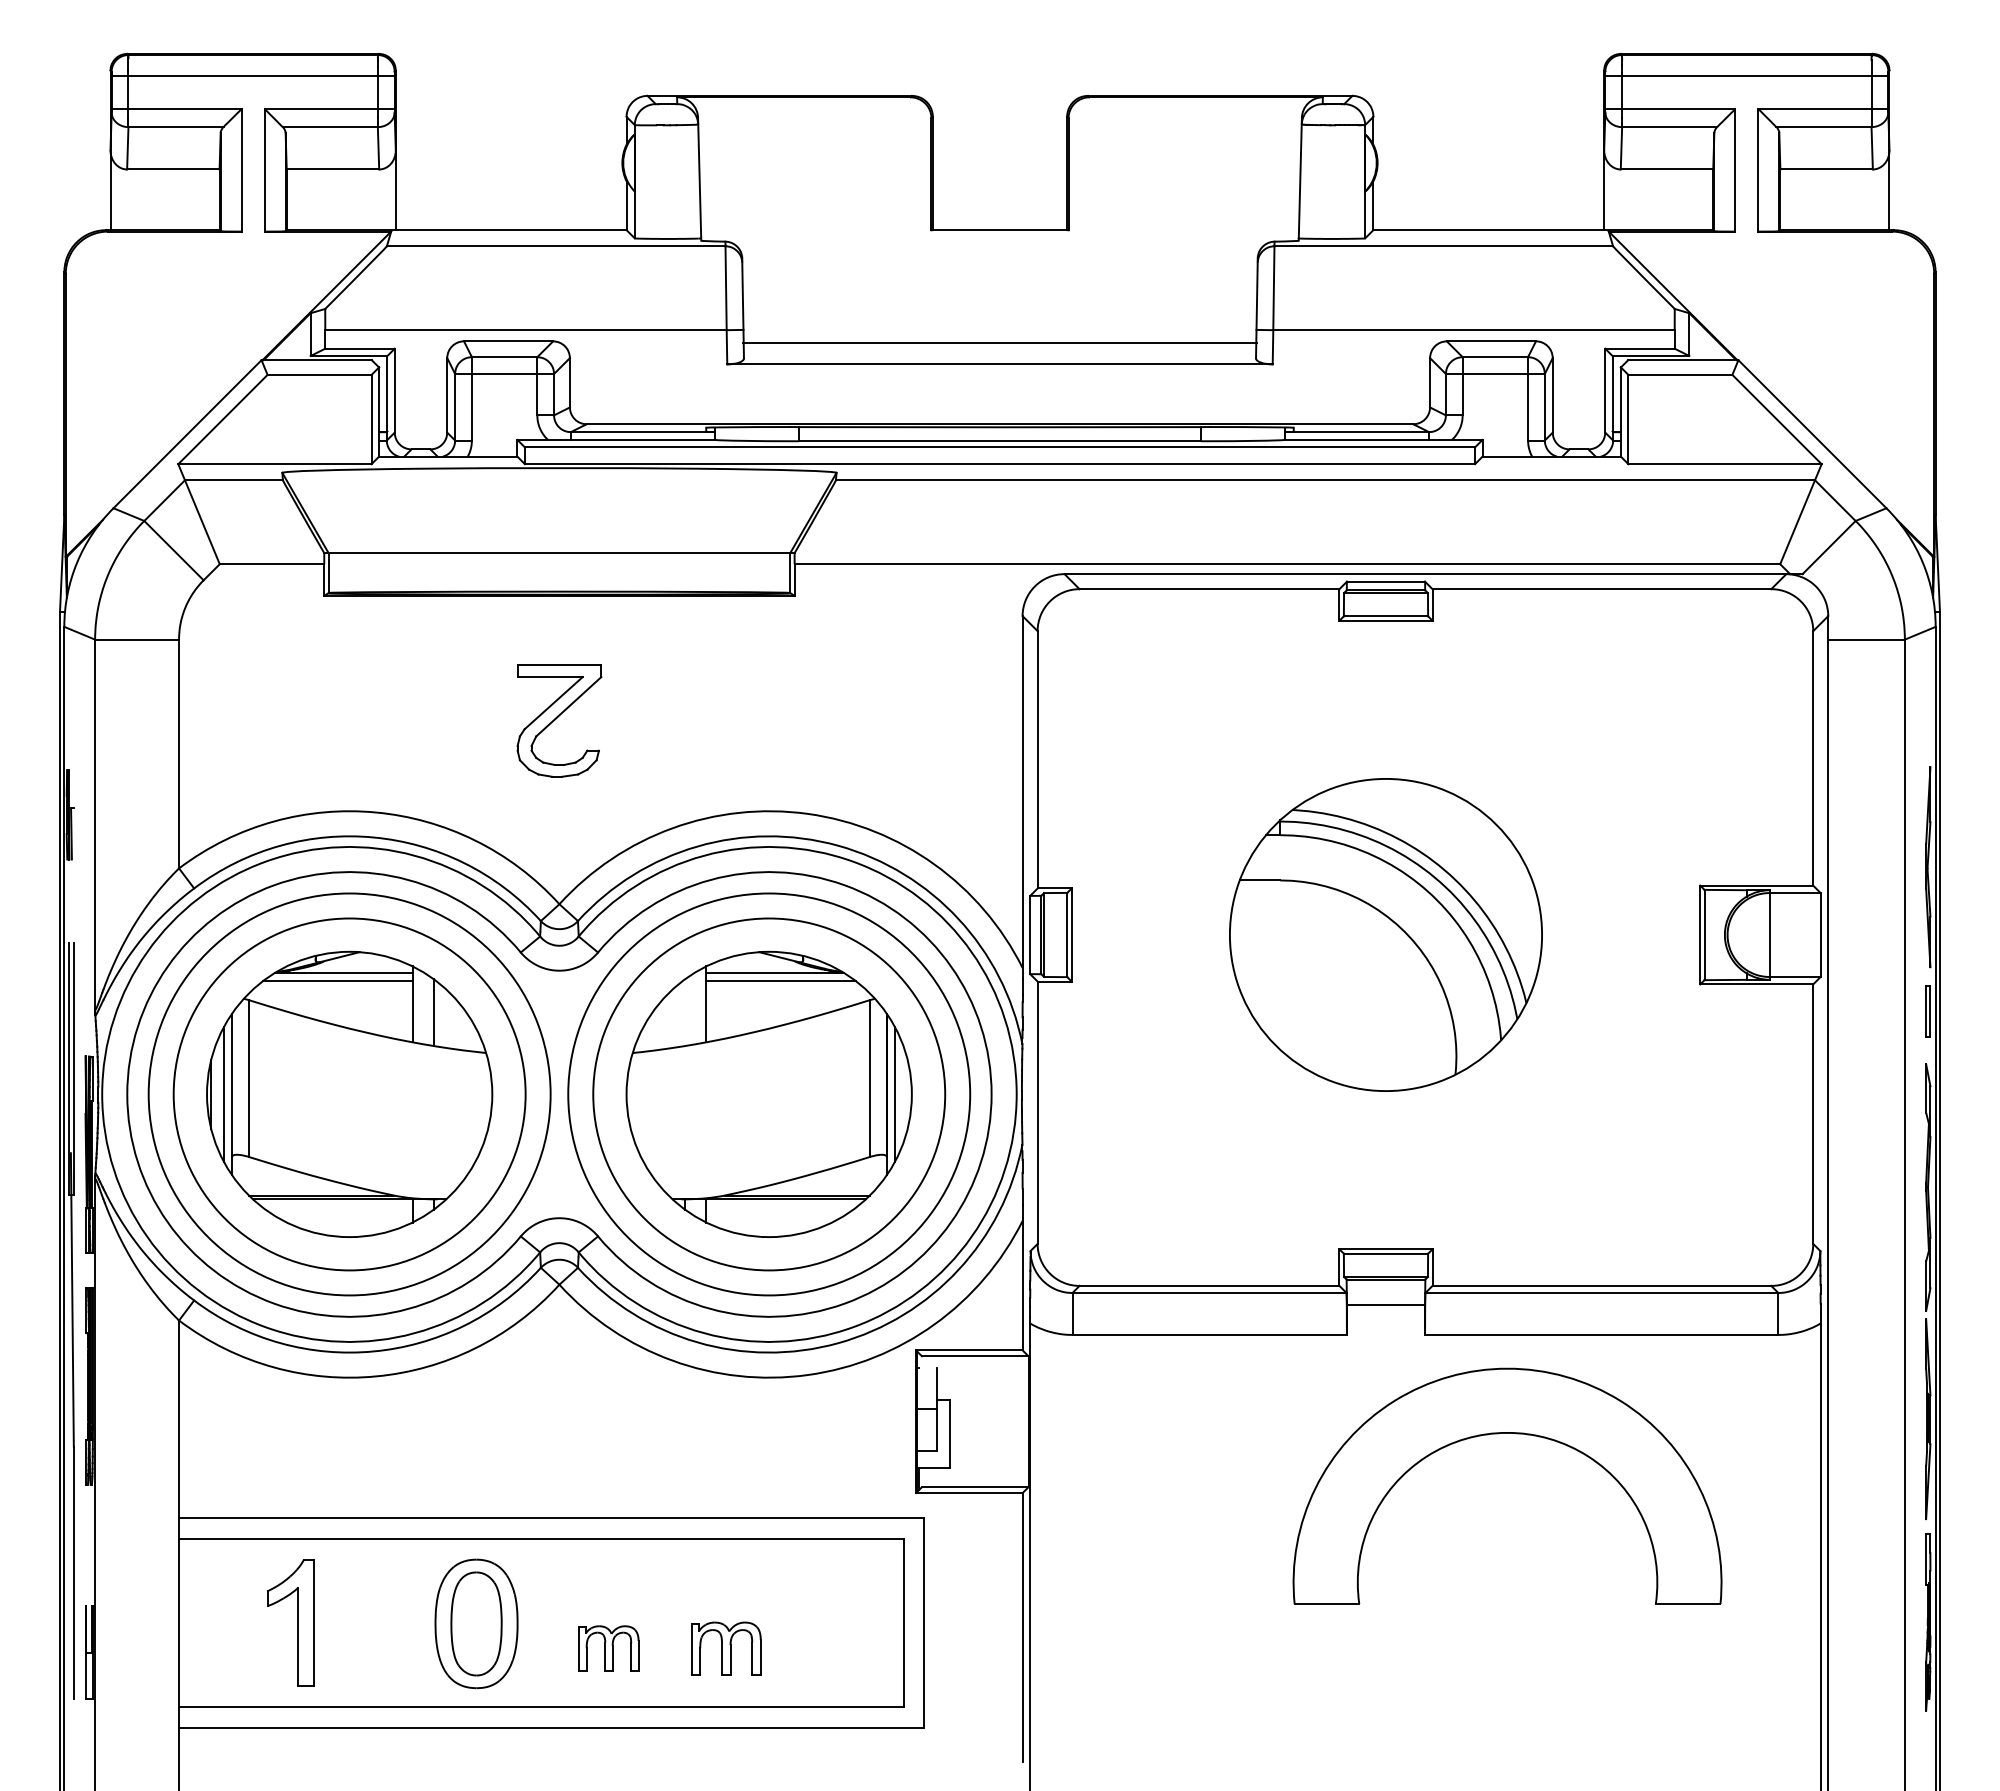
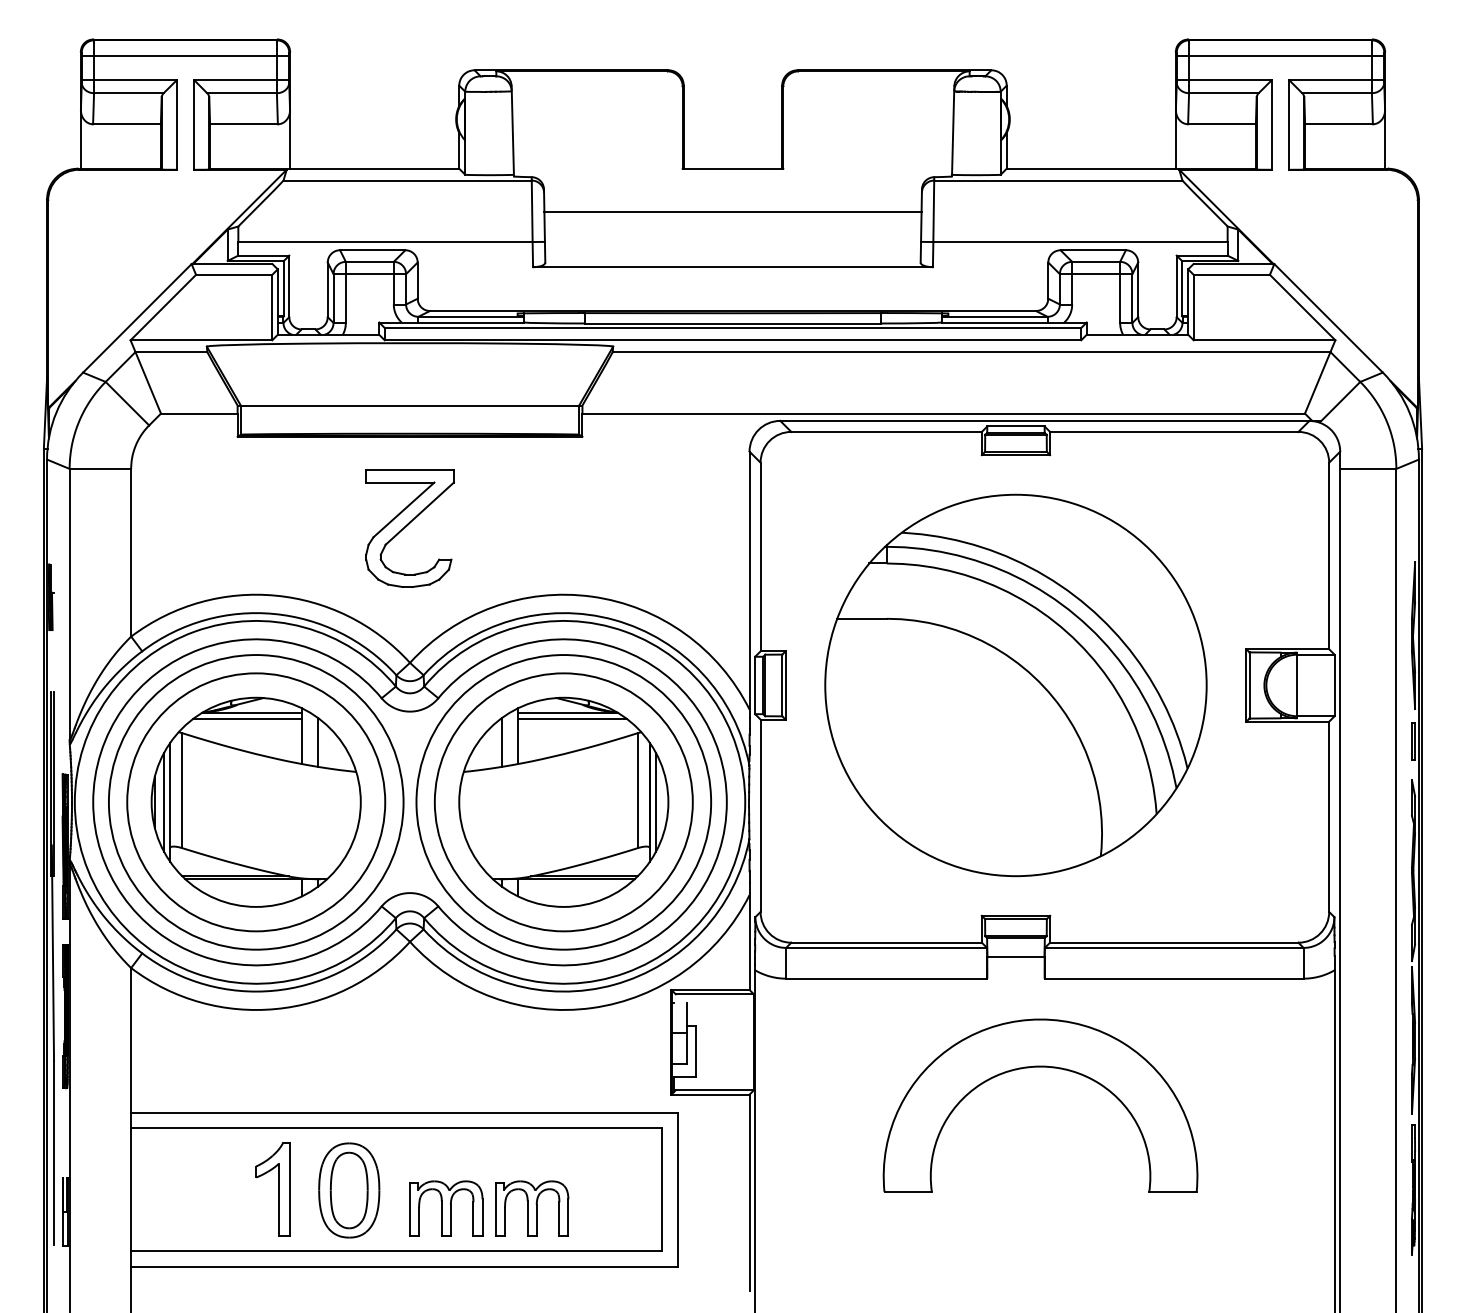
line: (999, 342) -> (732, 211), moved
part: (559, 720) -> (410, 528), size x1.43
part: (1385, 934) -> (1015, 685), size x1.67
line: (685, 1012) -> (502, 742), added
part: (1498, 1434) -> (1033, 1067), moved
part: (297, 1622) -> (278, 1189), moved
part: (608, 1648) -> (445, 1208), size x1.67
part: (726, 1648) -> (532, 1208), size x1.43

